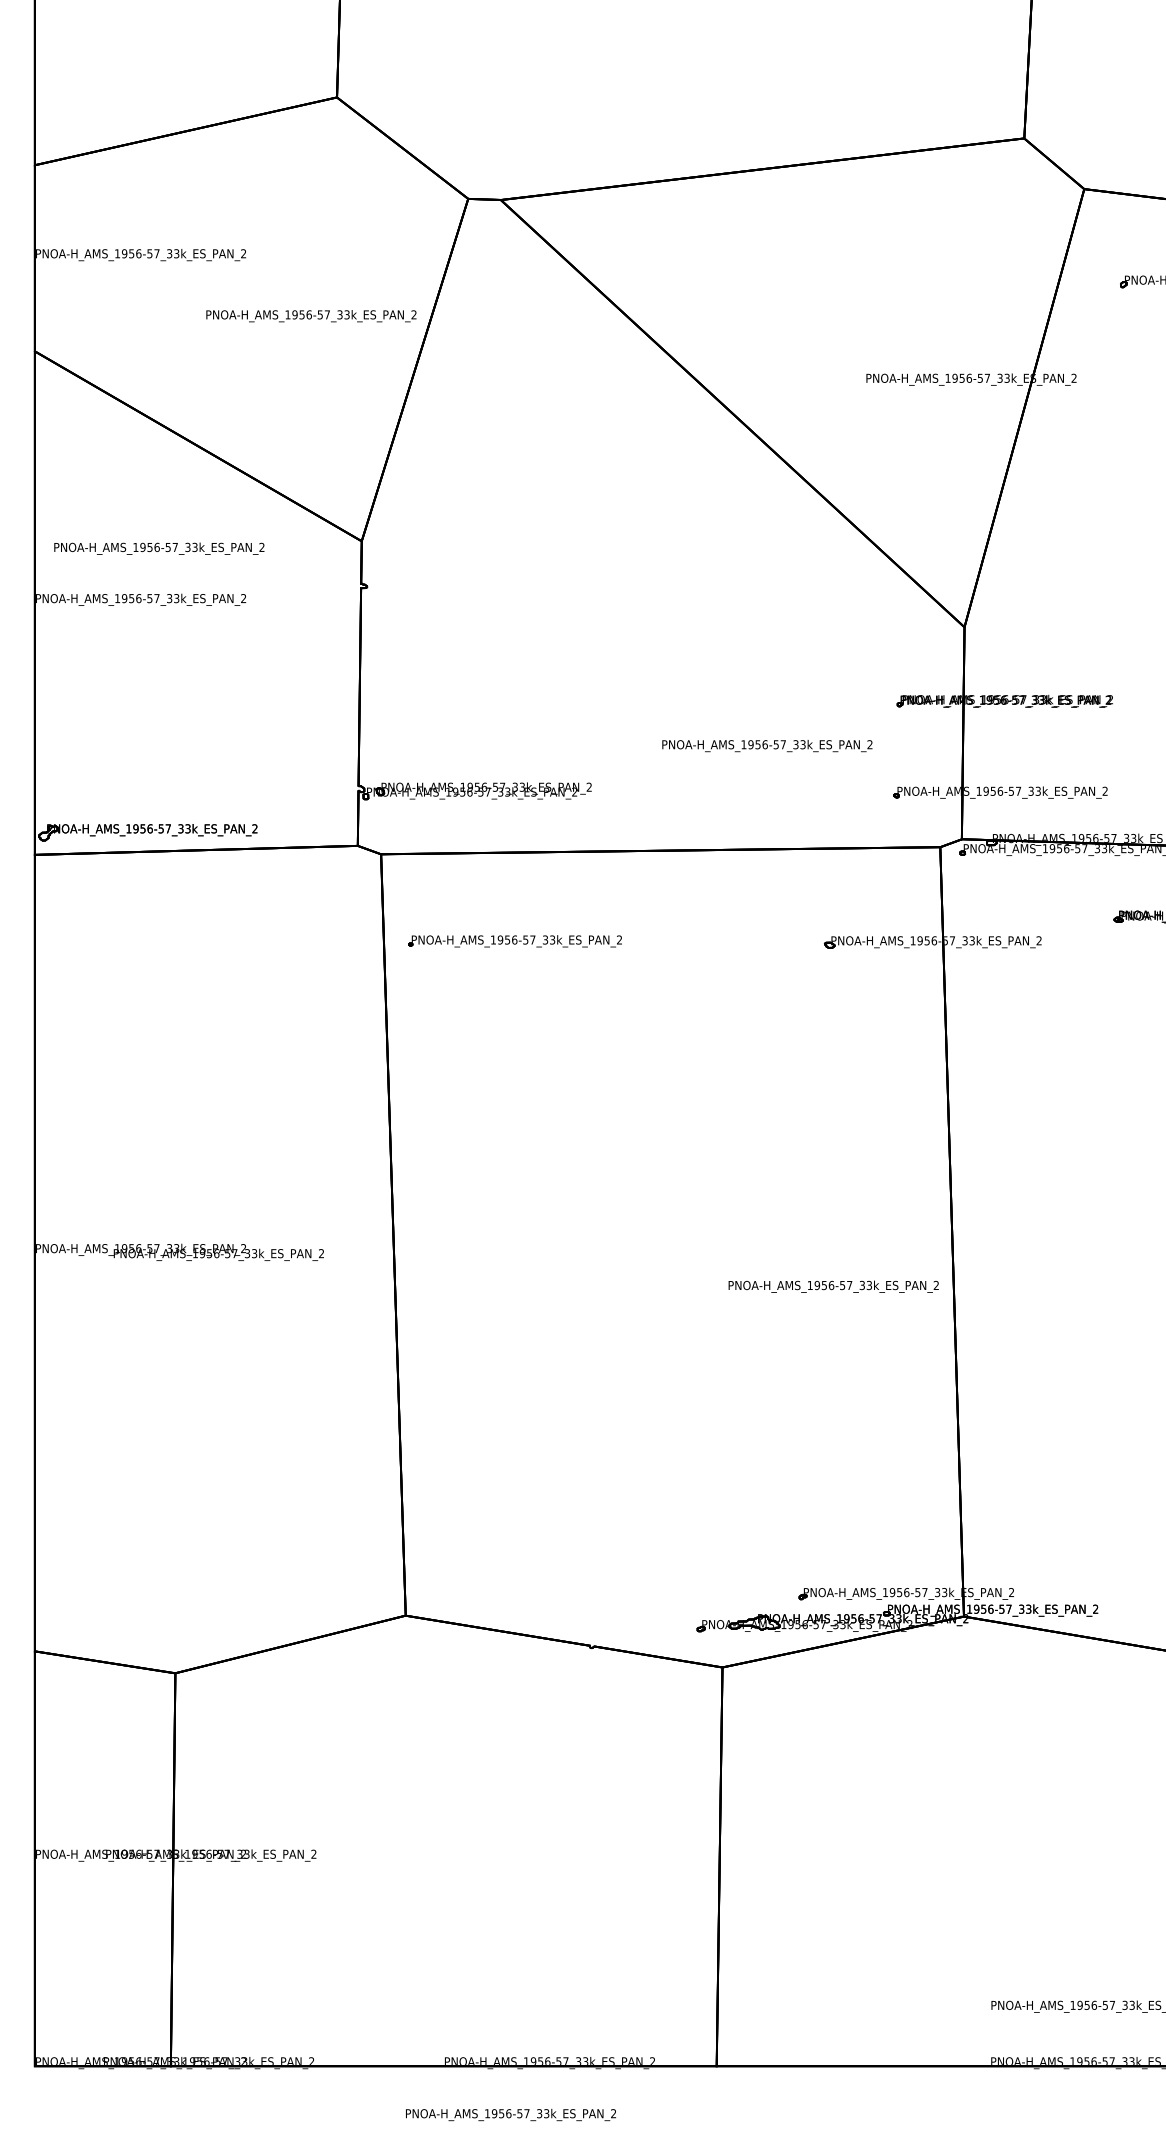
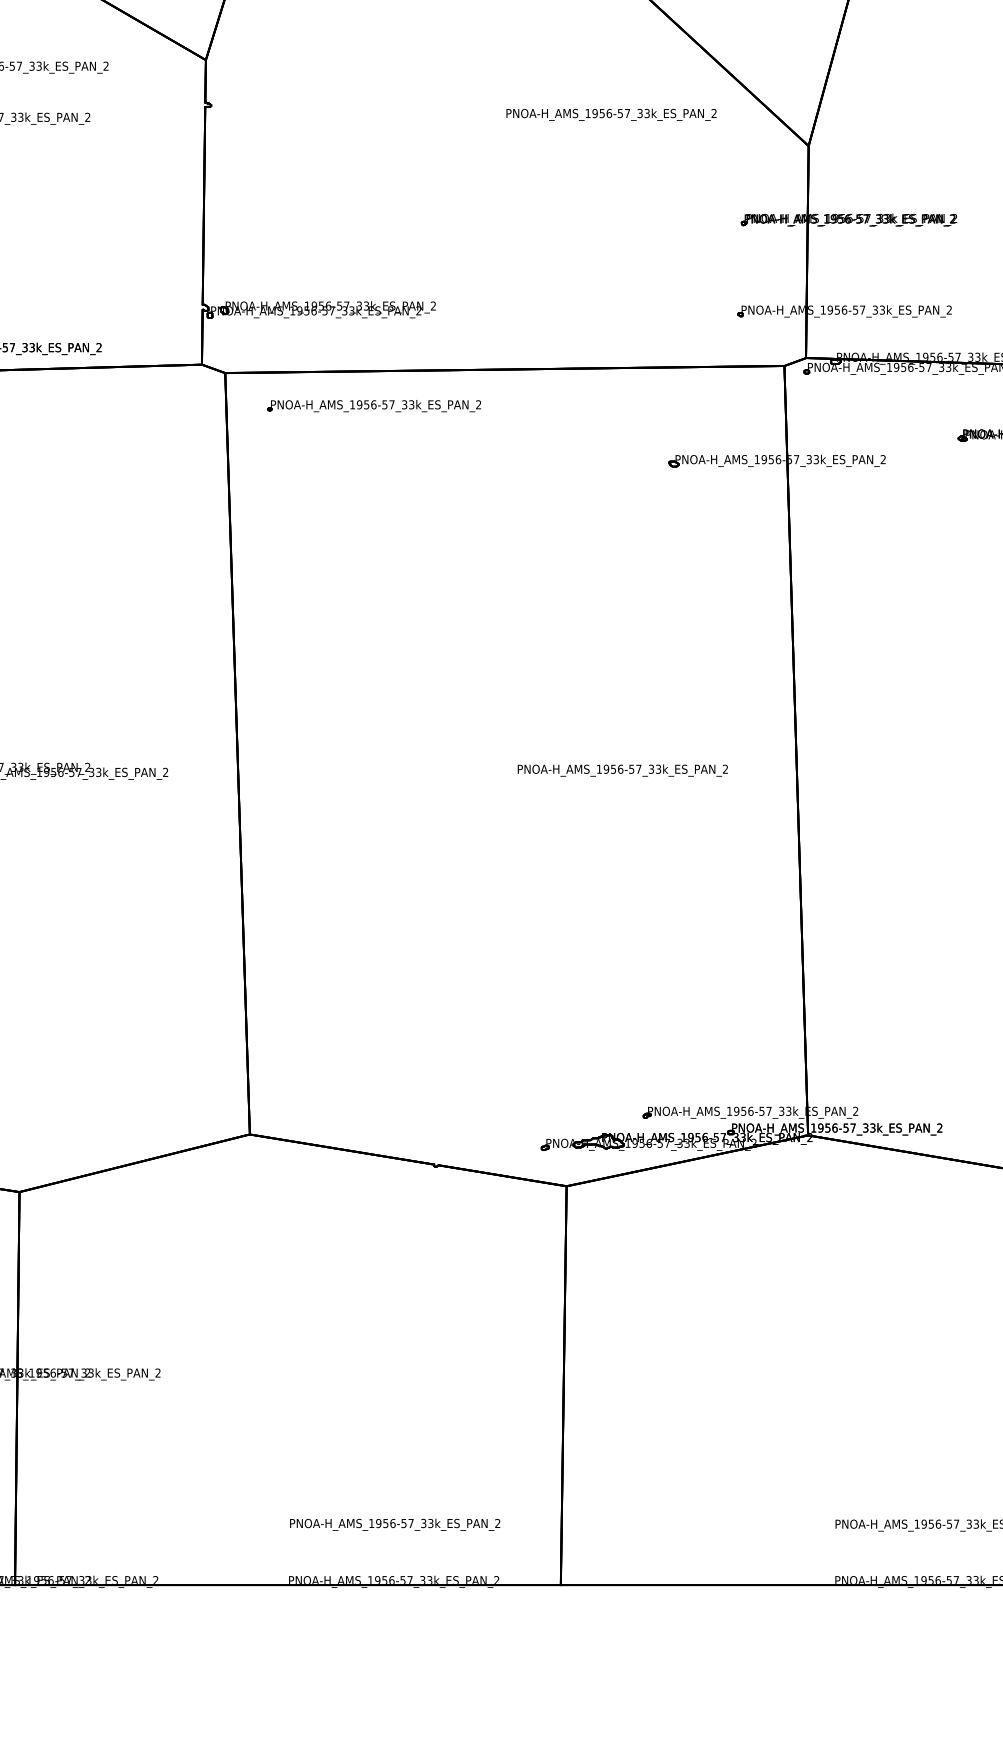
text: (767, 746) -> (611, 115), moved
part: (514, 941) -> (373, 406), moved
text: (833, 1286) -> (622, 770), moved
text: (510, 2114) -> (394, 1524), moved

